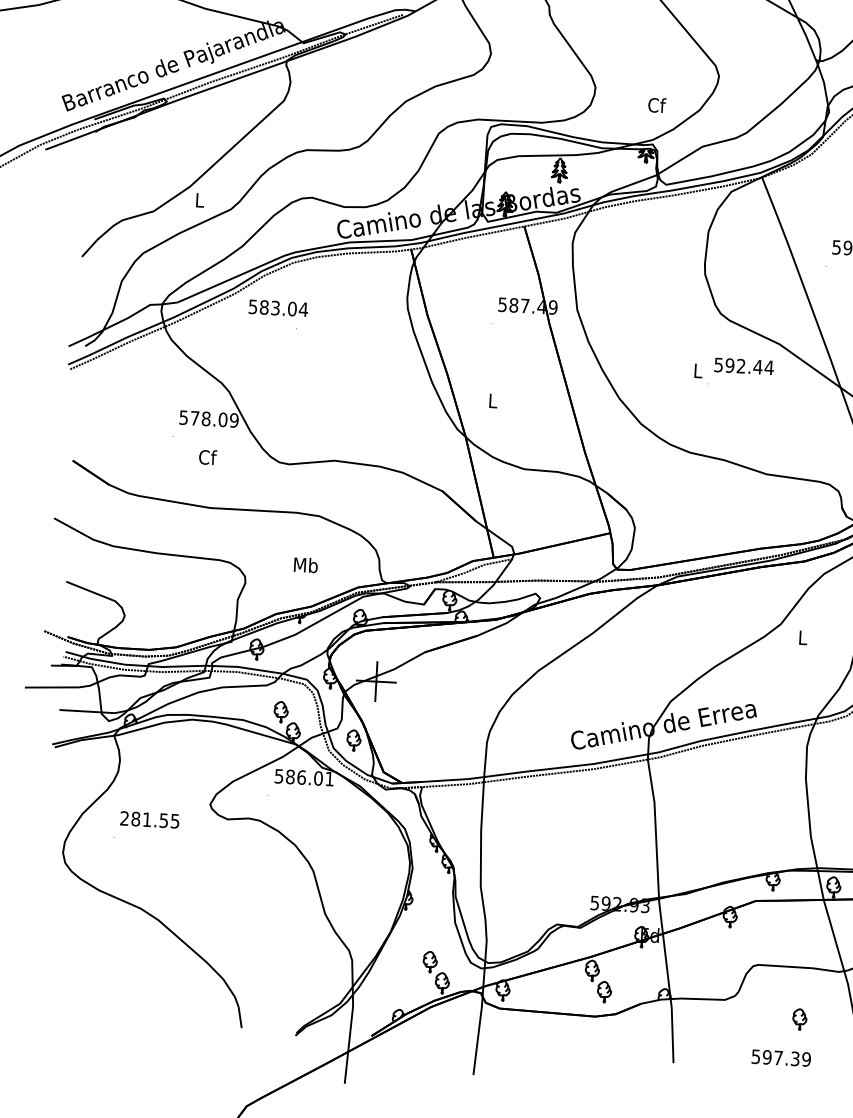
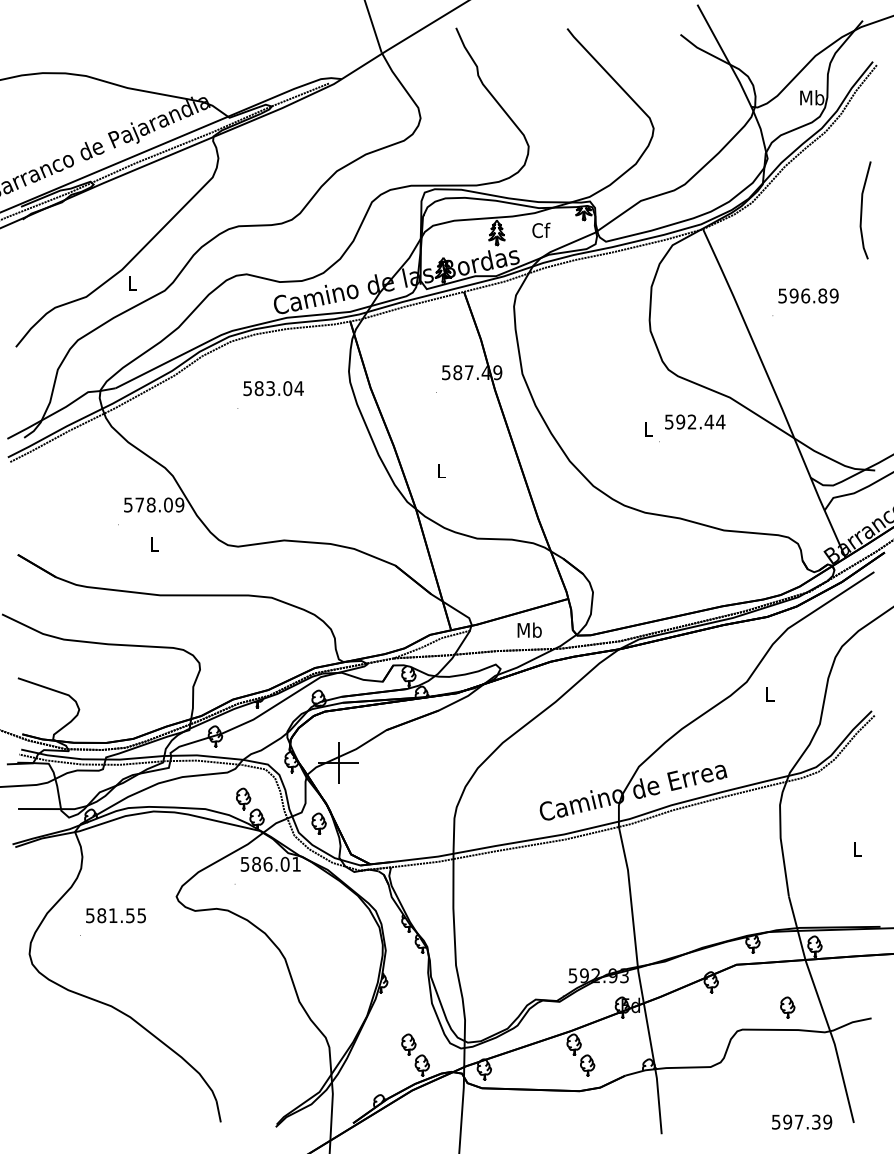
text: (657, 105) -> (541, 230), moved
text: (278, 308) -> (273, 388), moved
text: (208, 456) -> (155, 543), Cf -> L
text: (305, 564) -> (529, 629), moved
text: (124, 818) -> (90, 915), 281.55 -> 581.55
part: (799, 1019) -> (787, 1007), moved
text: (781, 1057) -> (802, 1121), moved

